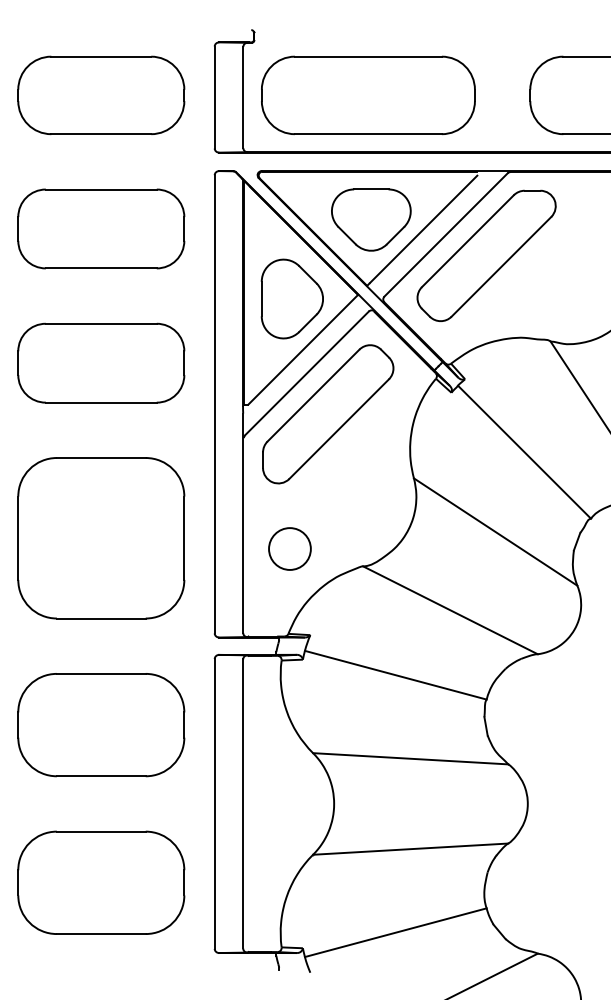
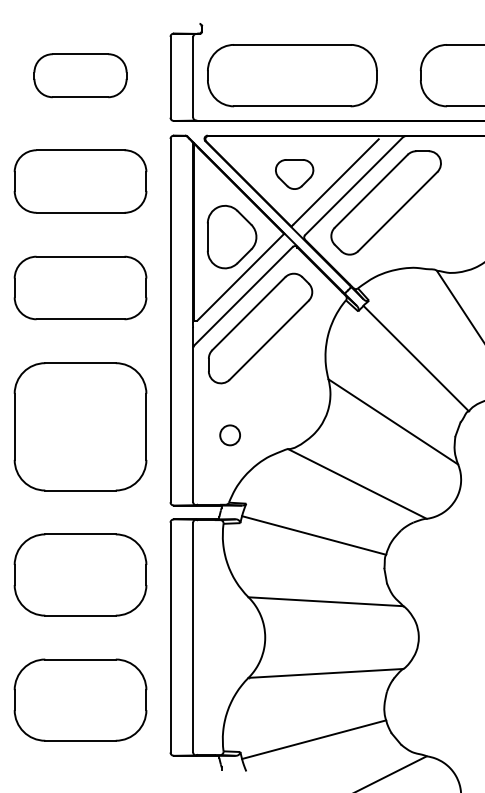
part: (101, 95) -> (80, 75), size x0.7
part: (371, 220) -> (294, 174), size x0.6
circle: (289, 547) -> (229, 434), size x0.6

